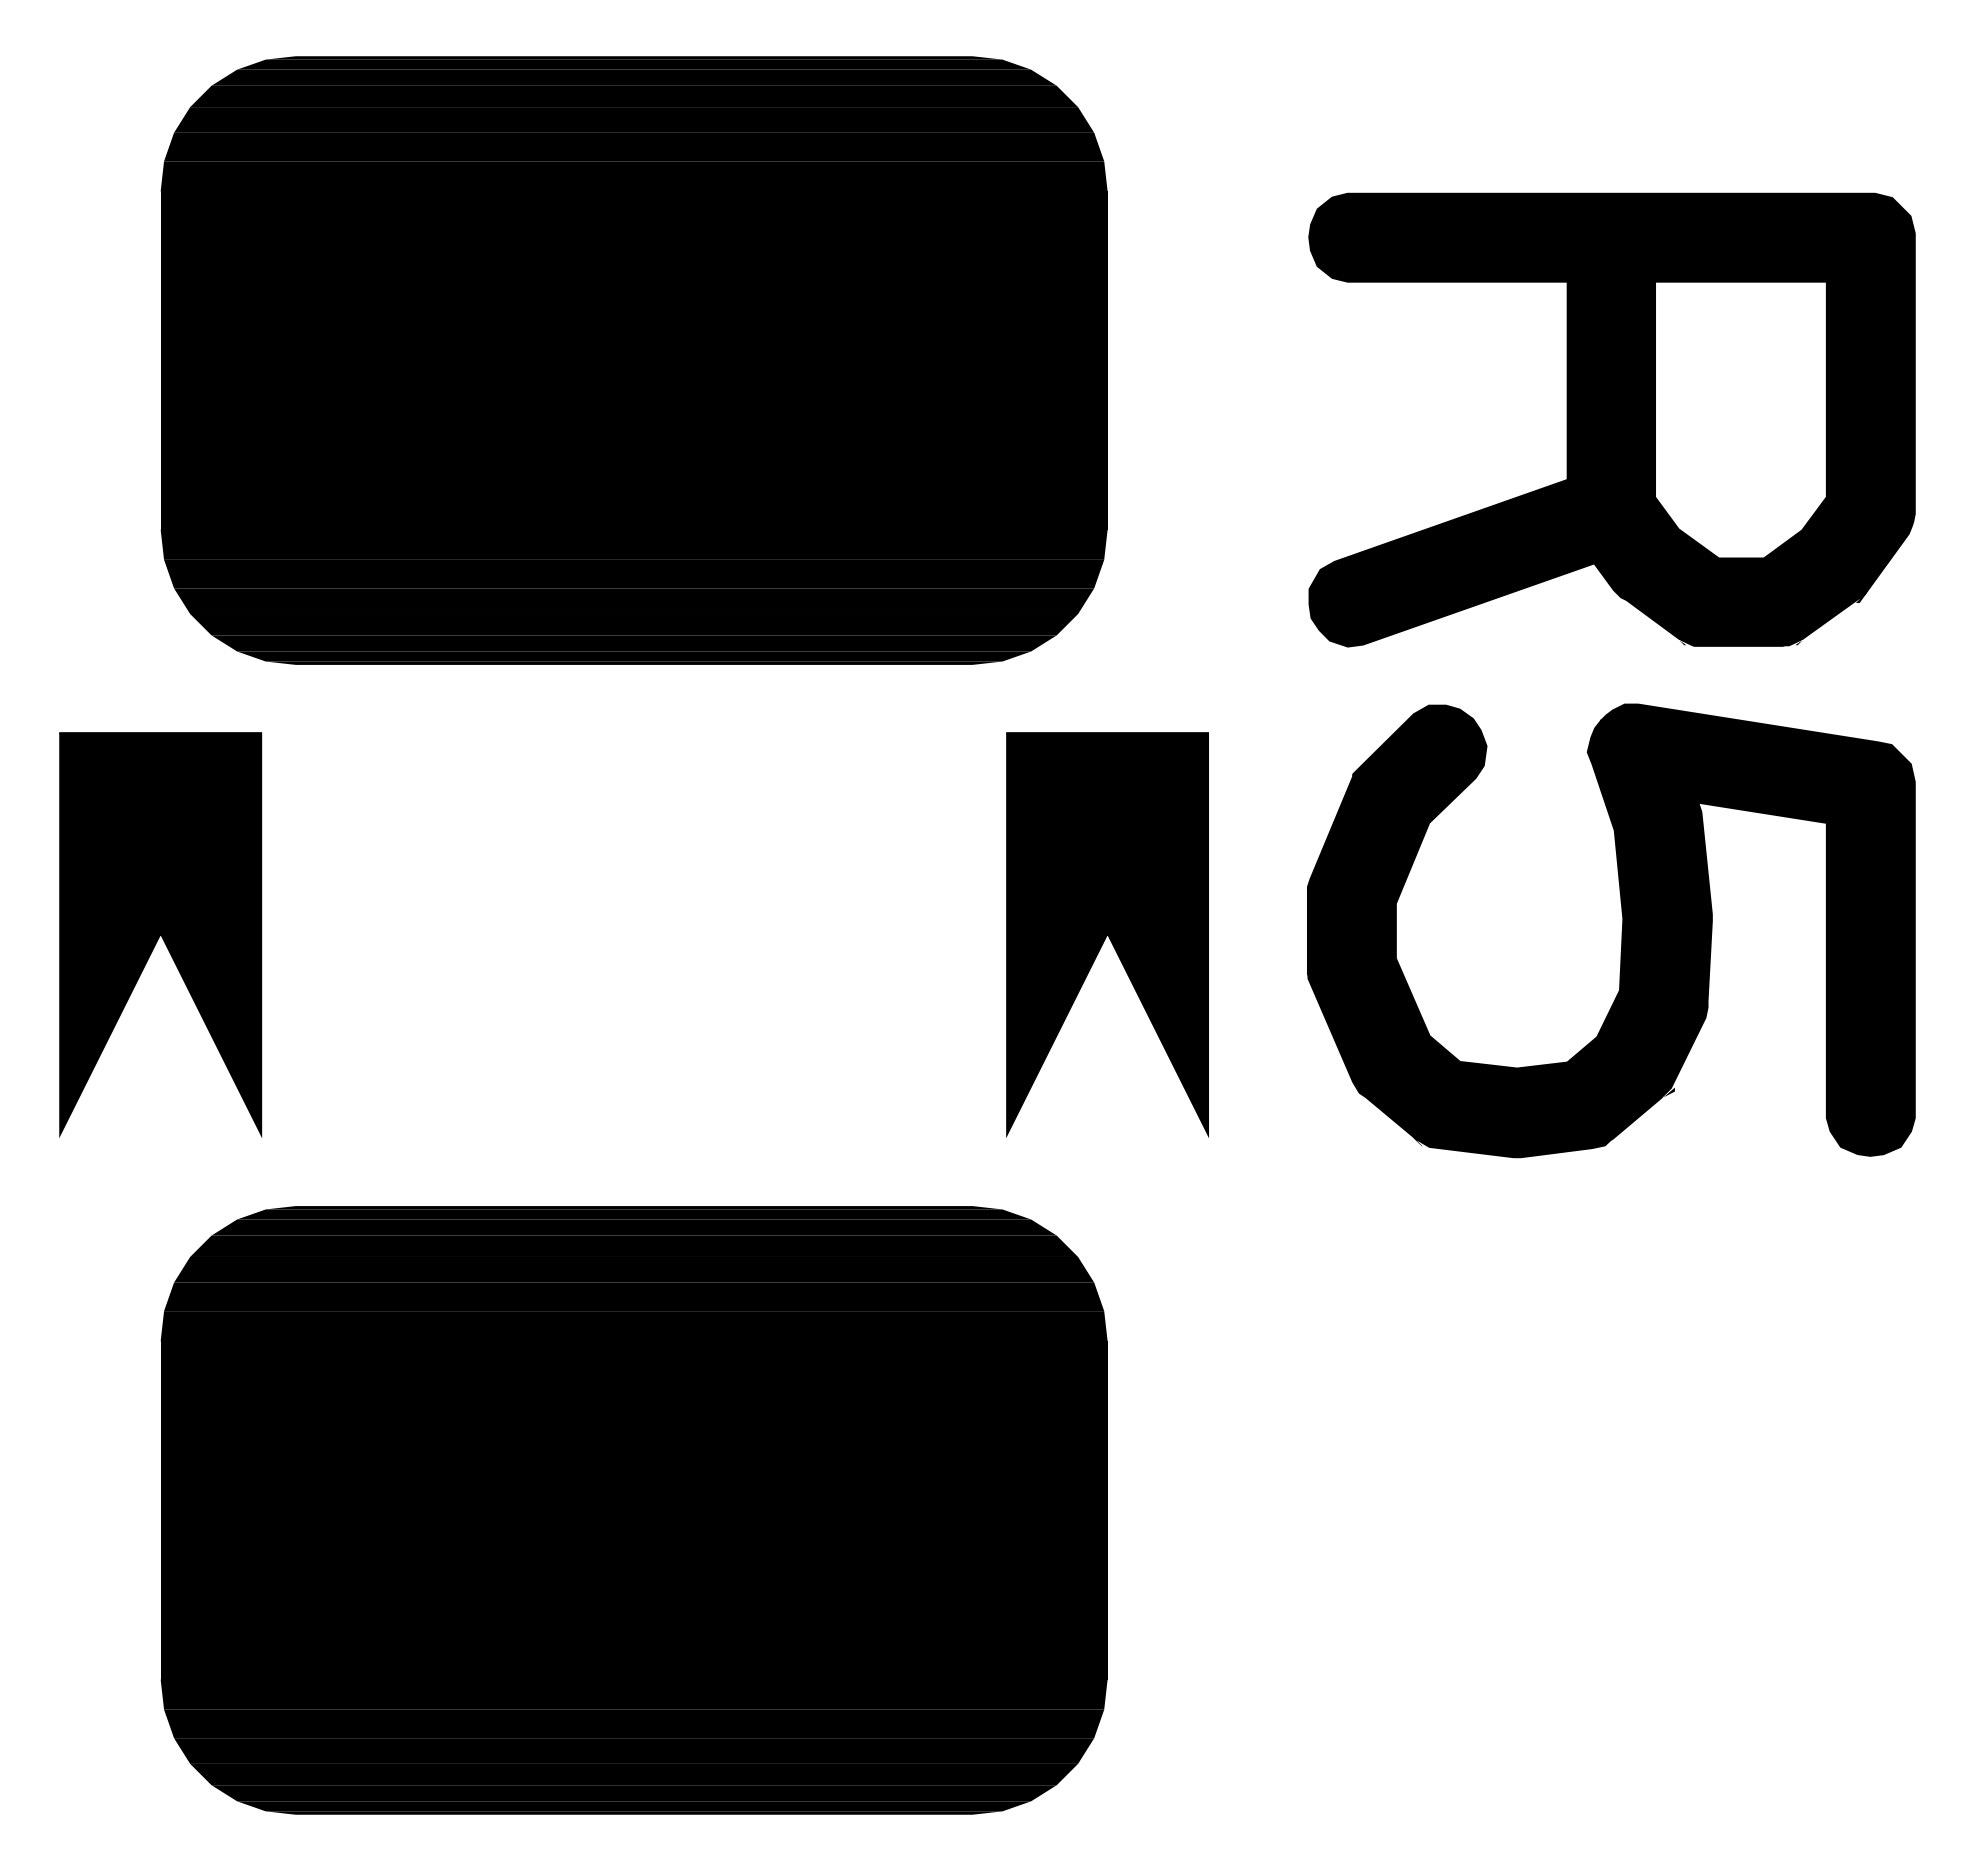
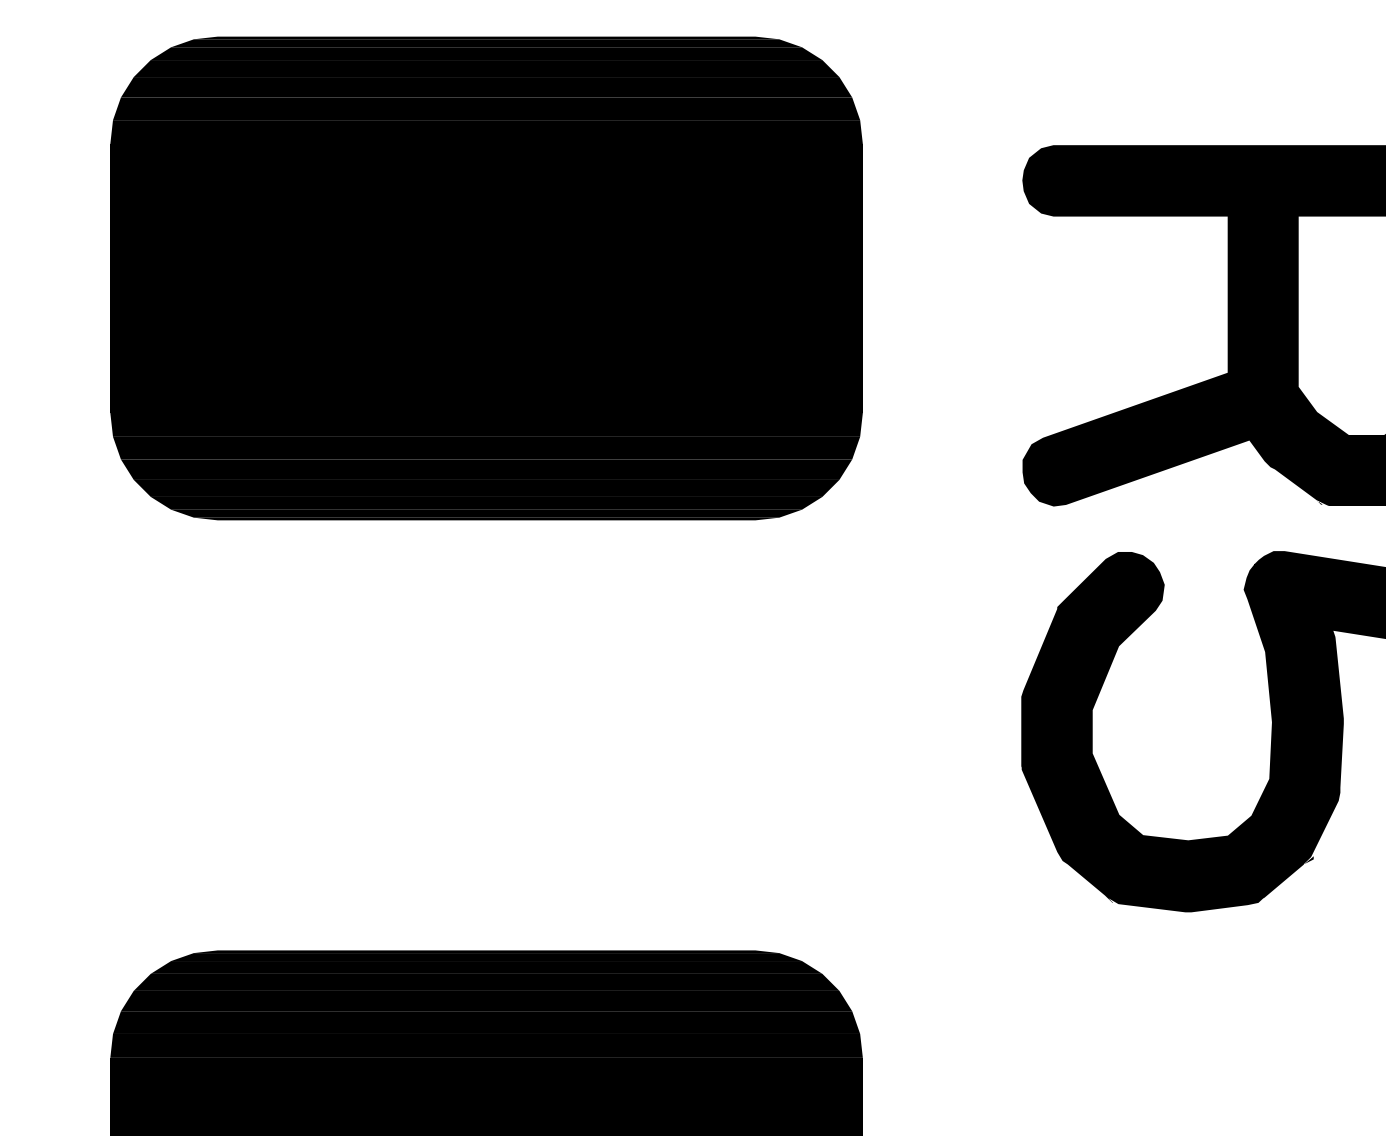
part: (160, 934) -> (110, 734), removed
part: (1107, 934) -> (862, 734), removed

